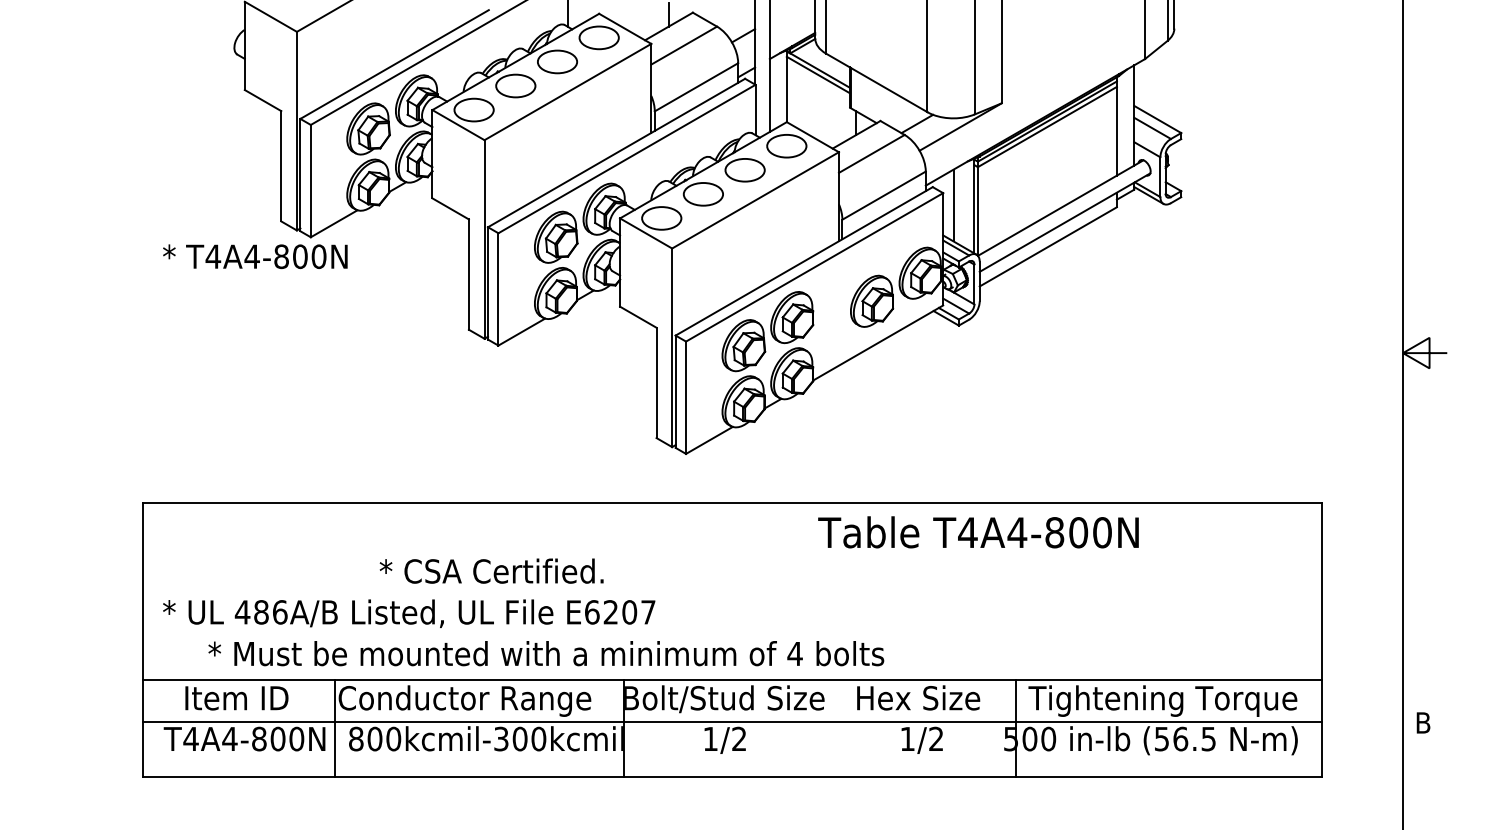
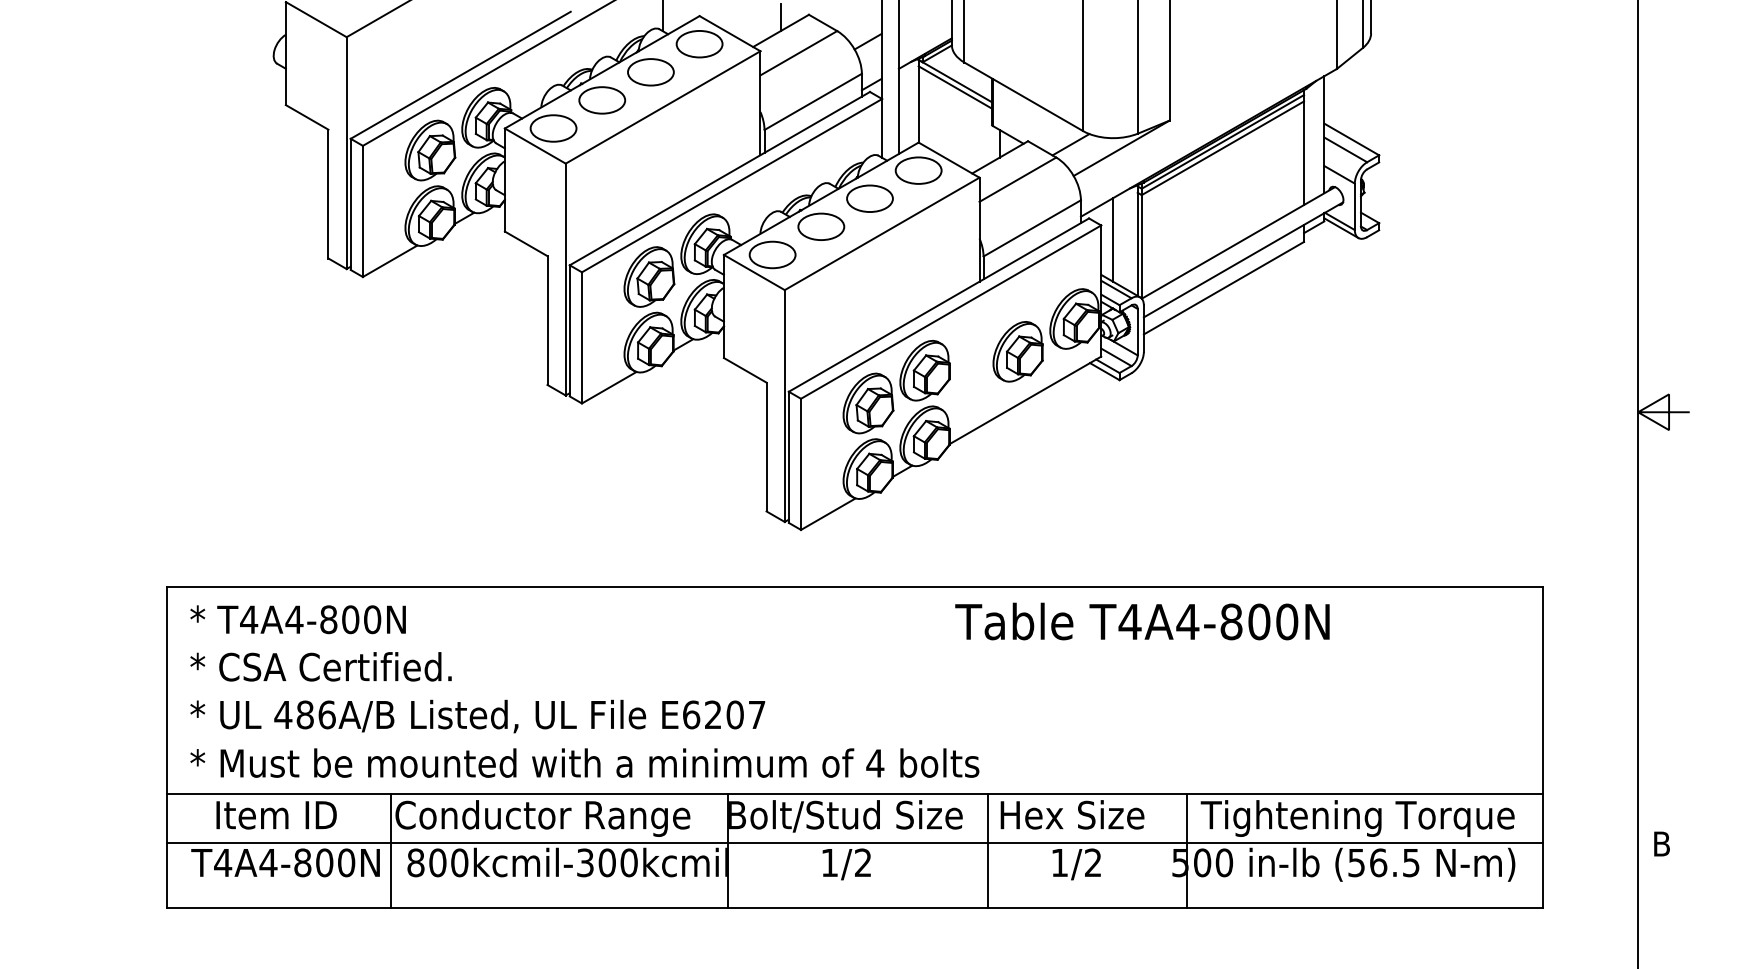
text: (254, 256) -> (297, 619), moved
text: (491, 570) -> (320, 666), moved
text: (546, 653) -> (584, 762), moved
line: (845, 728) -> (987, 850), added

